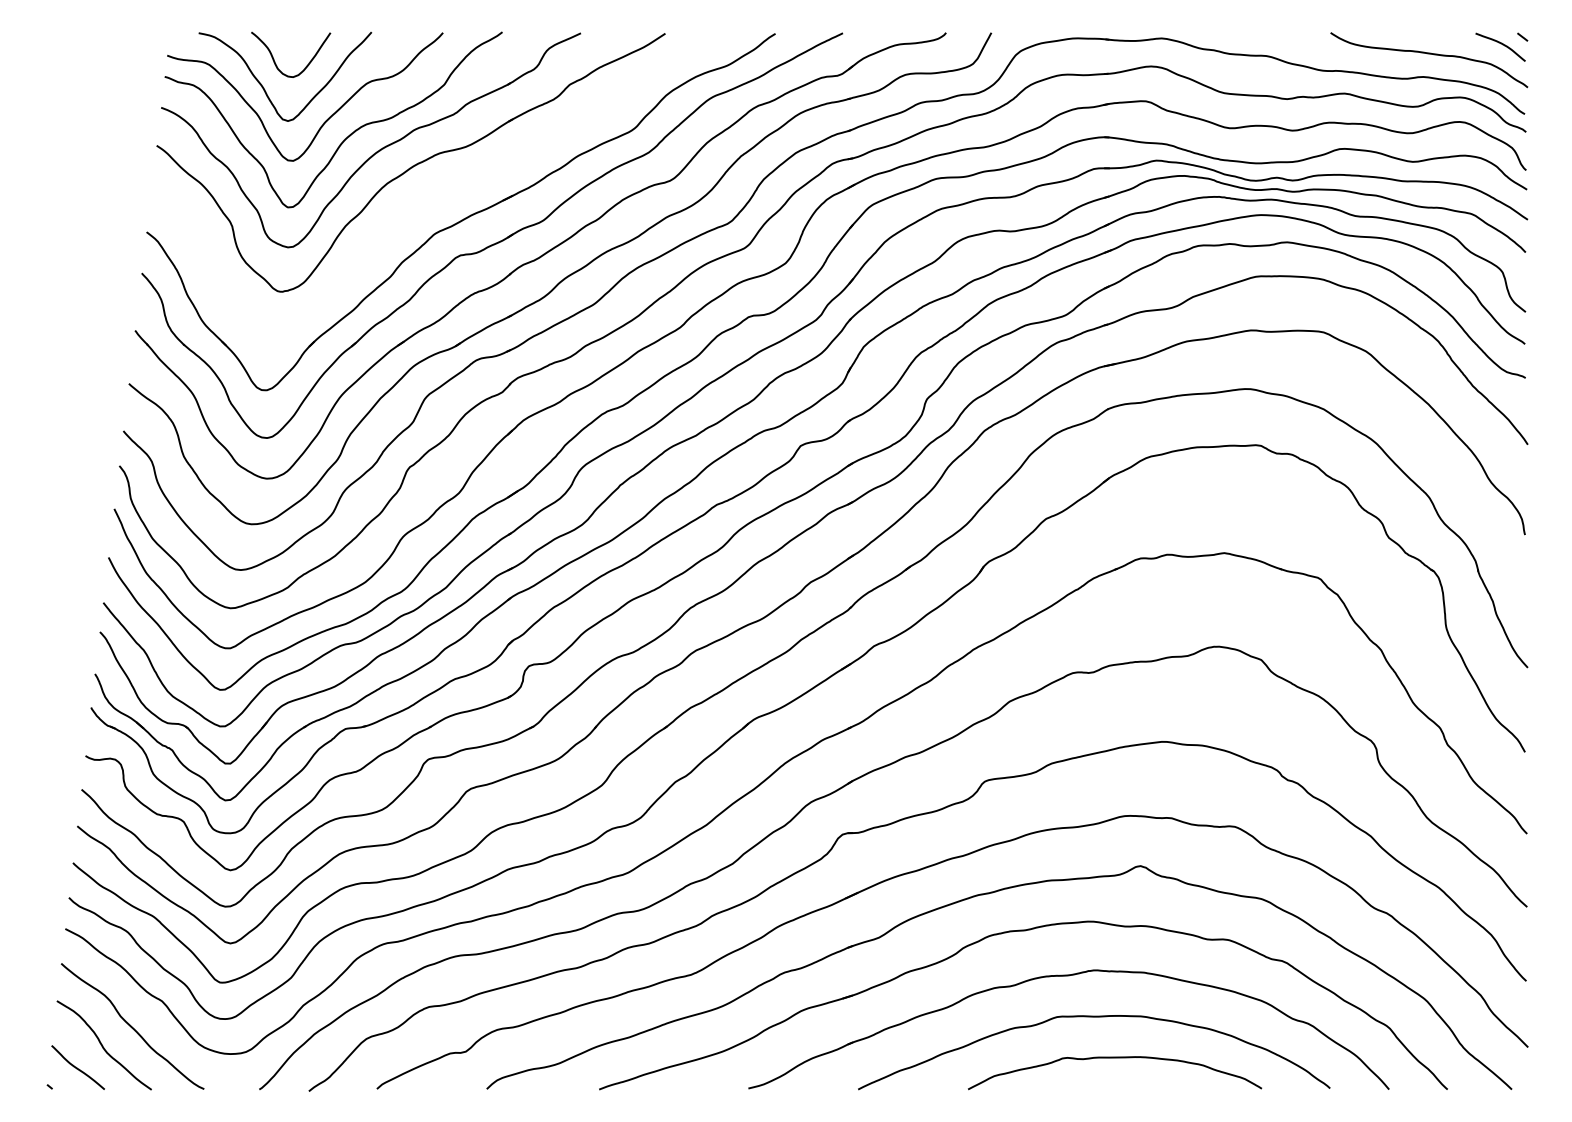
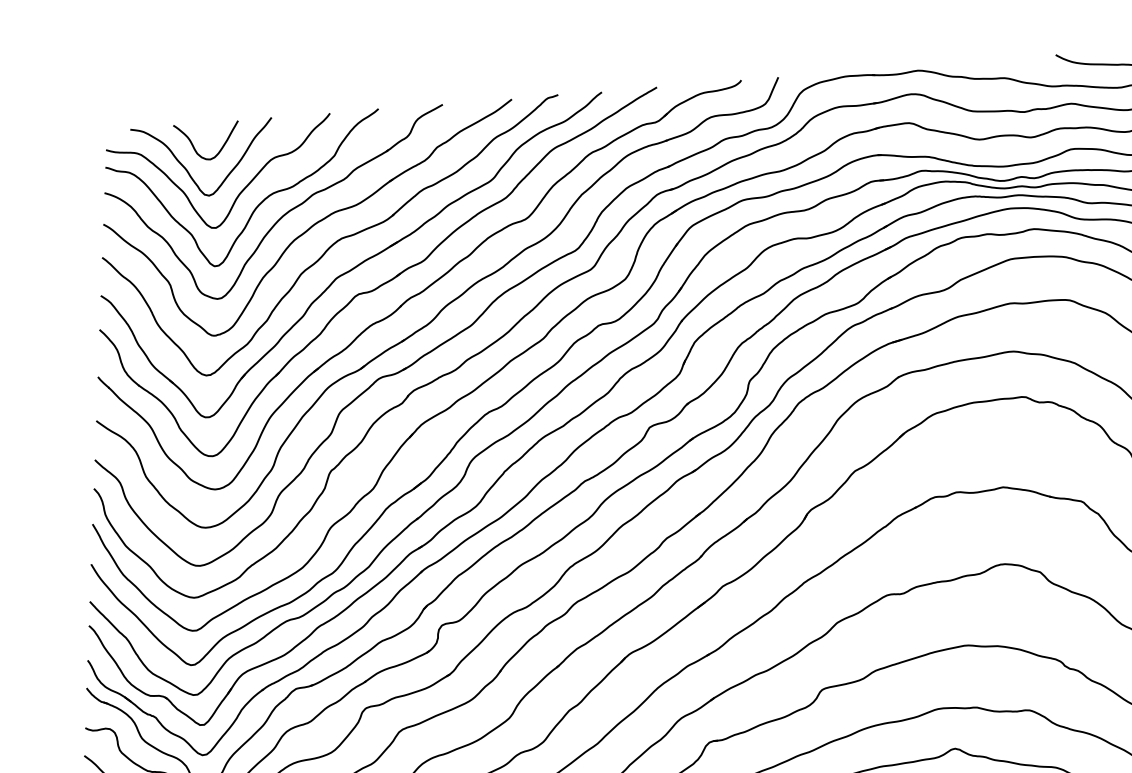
part: (436, 186) -> (334, 239), added

